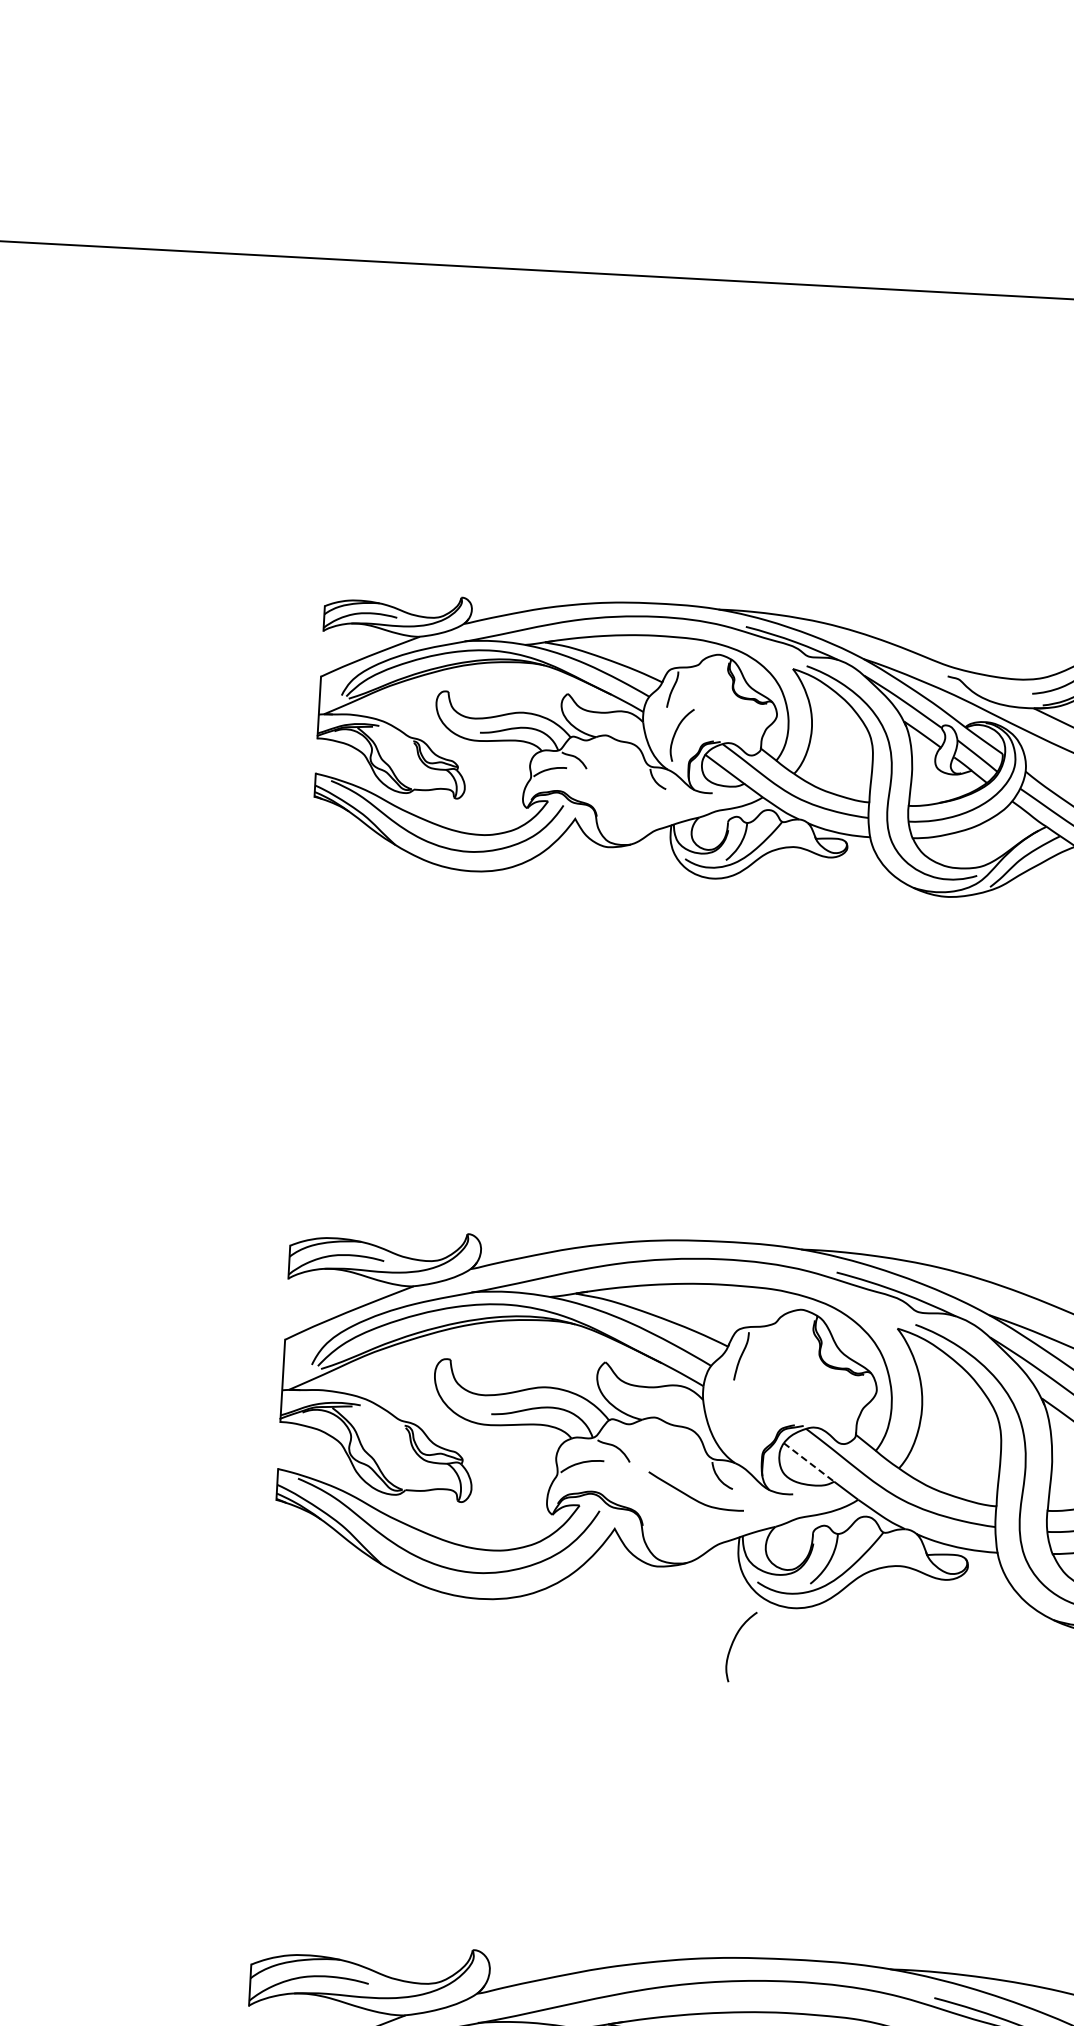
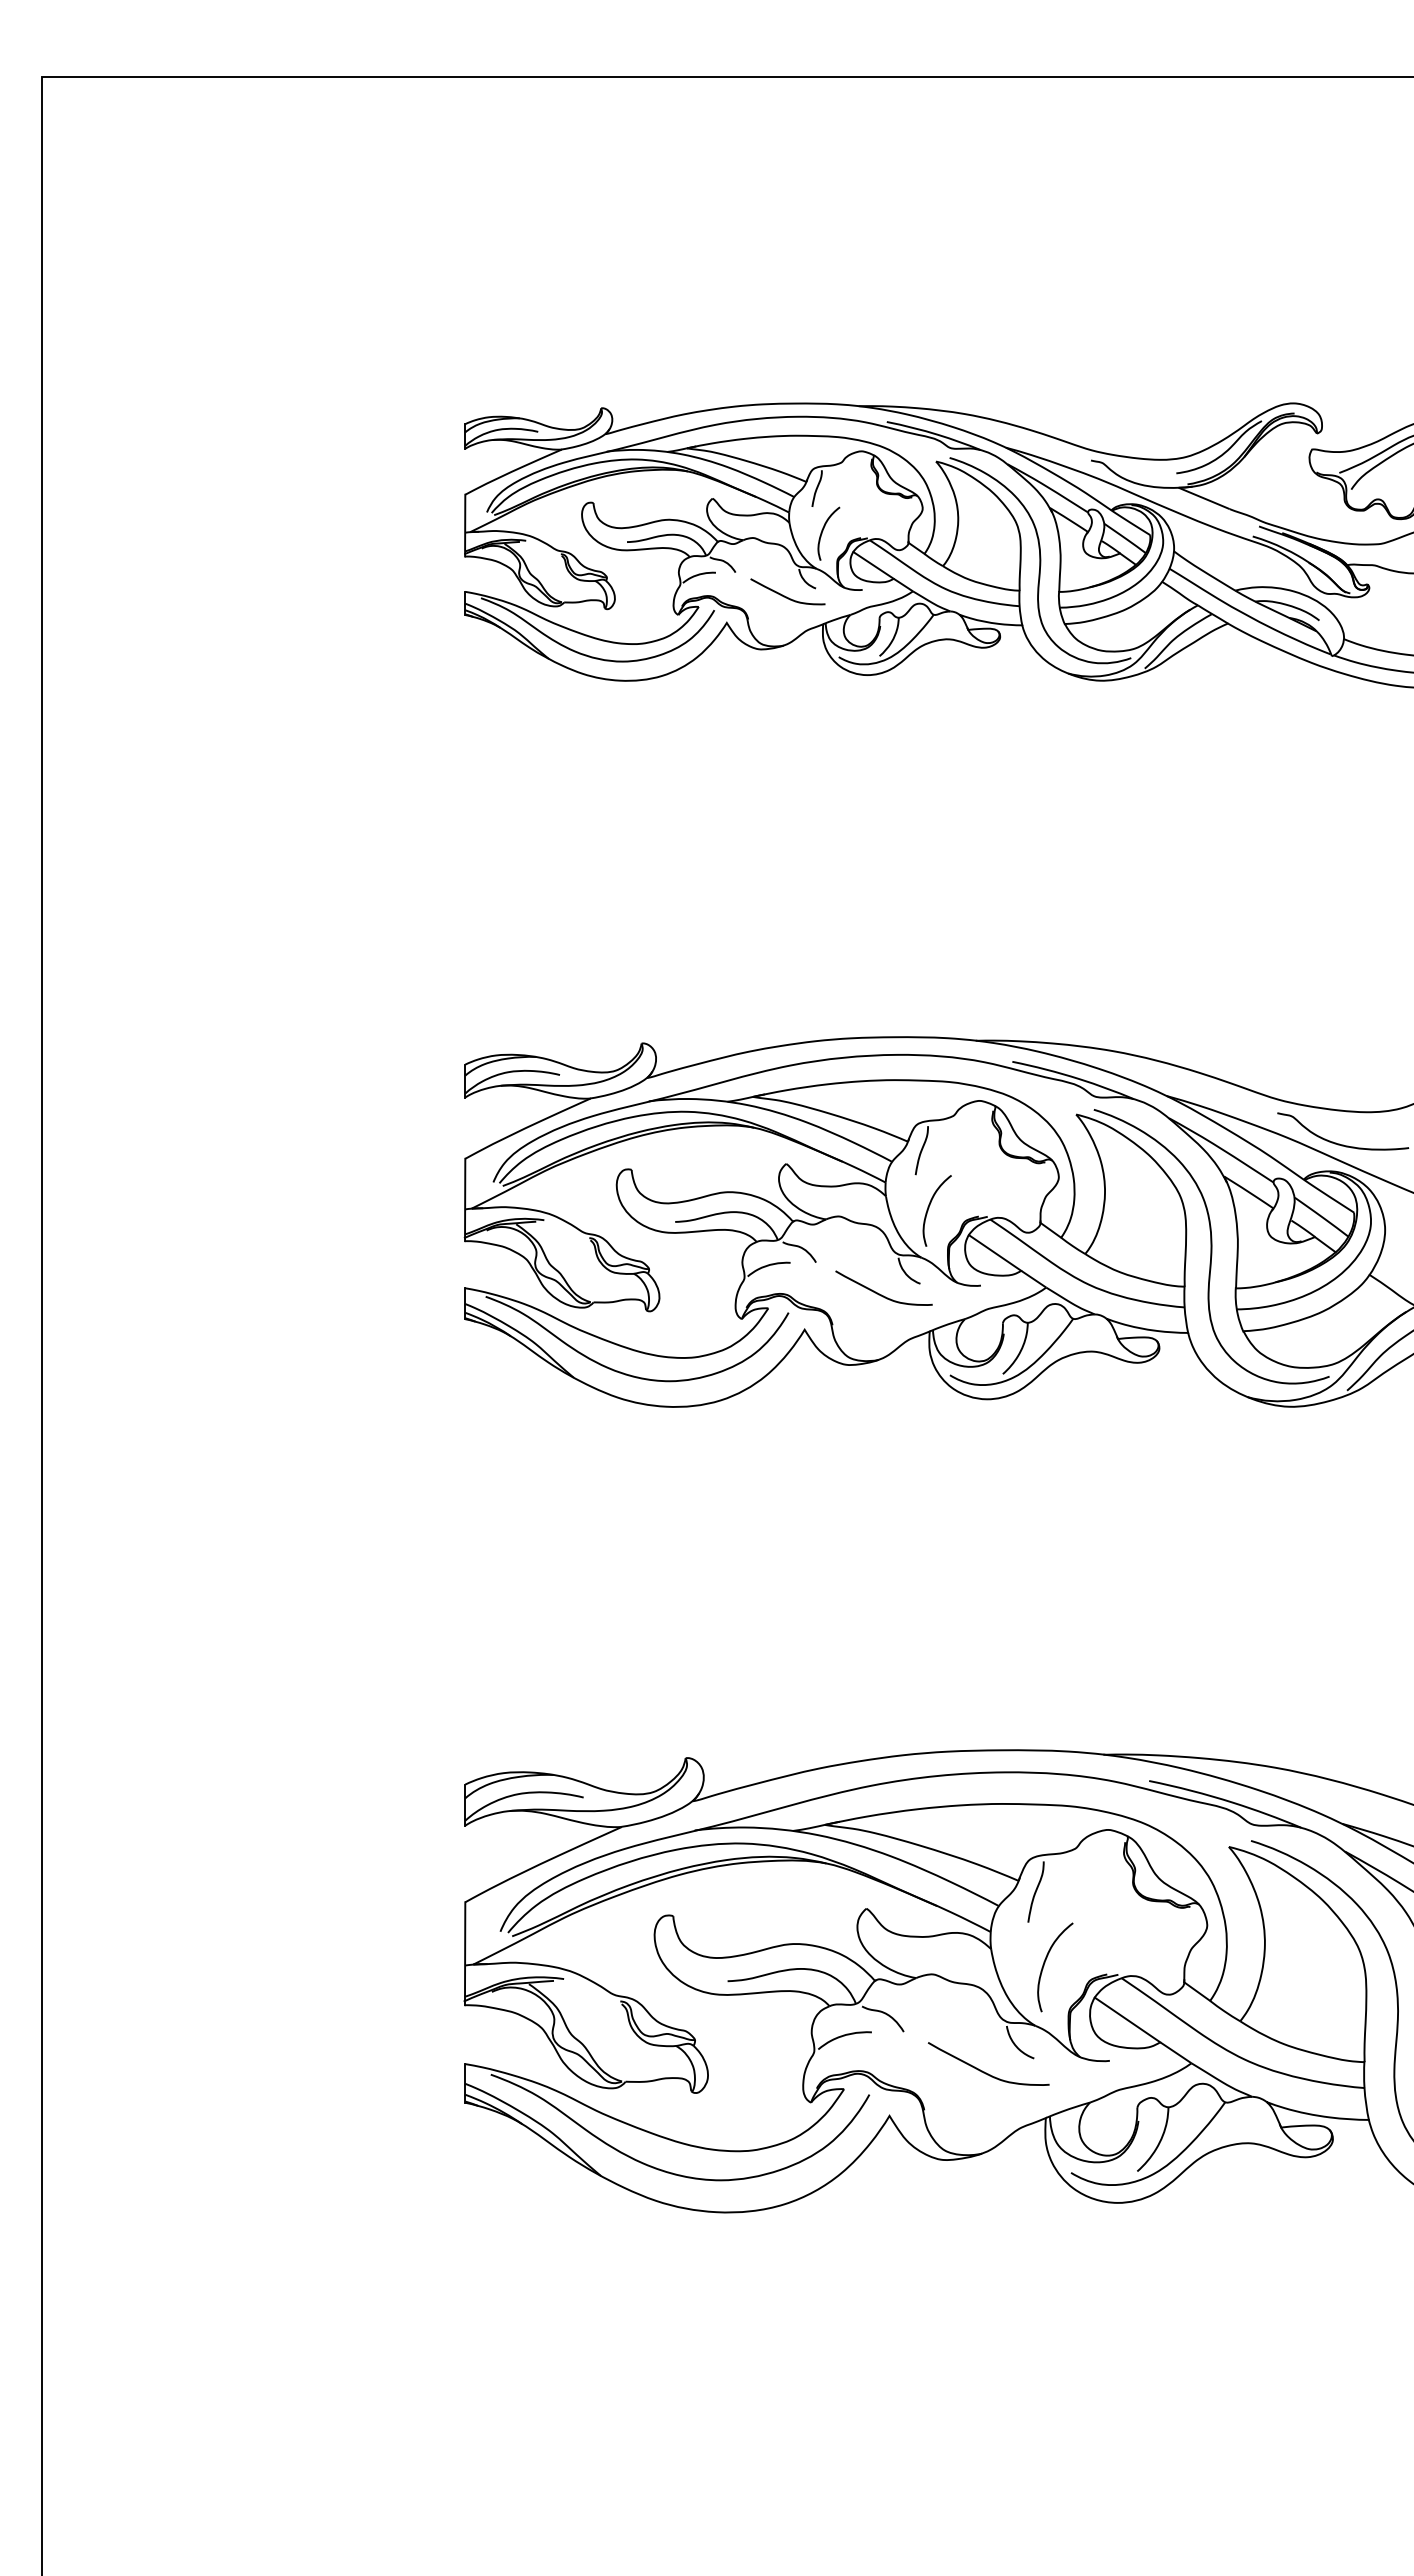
curve: (634, 794) -> (784, 595), added
line: (809, 1462) -> (995, 1252), dashed -> solid
curve: (733, 1644) -> (929, 1208), moved

